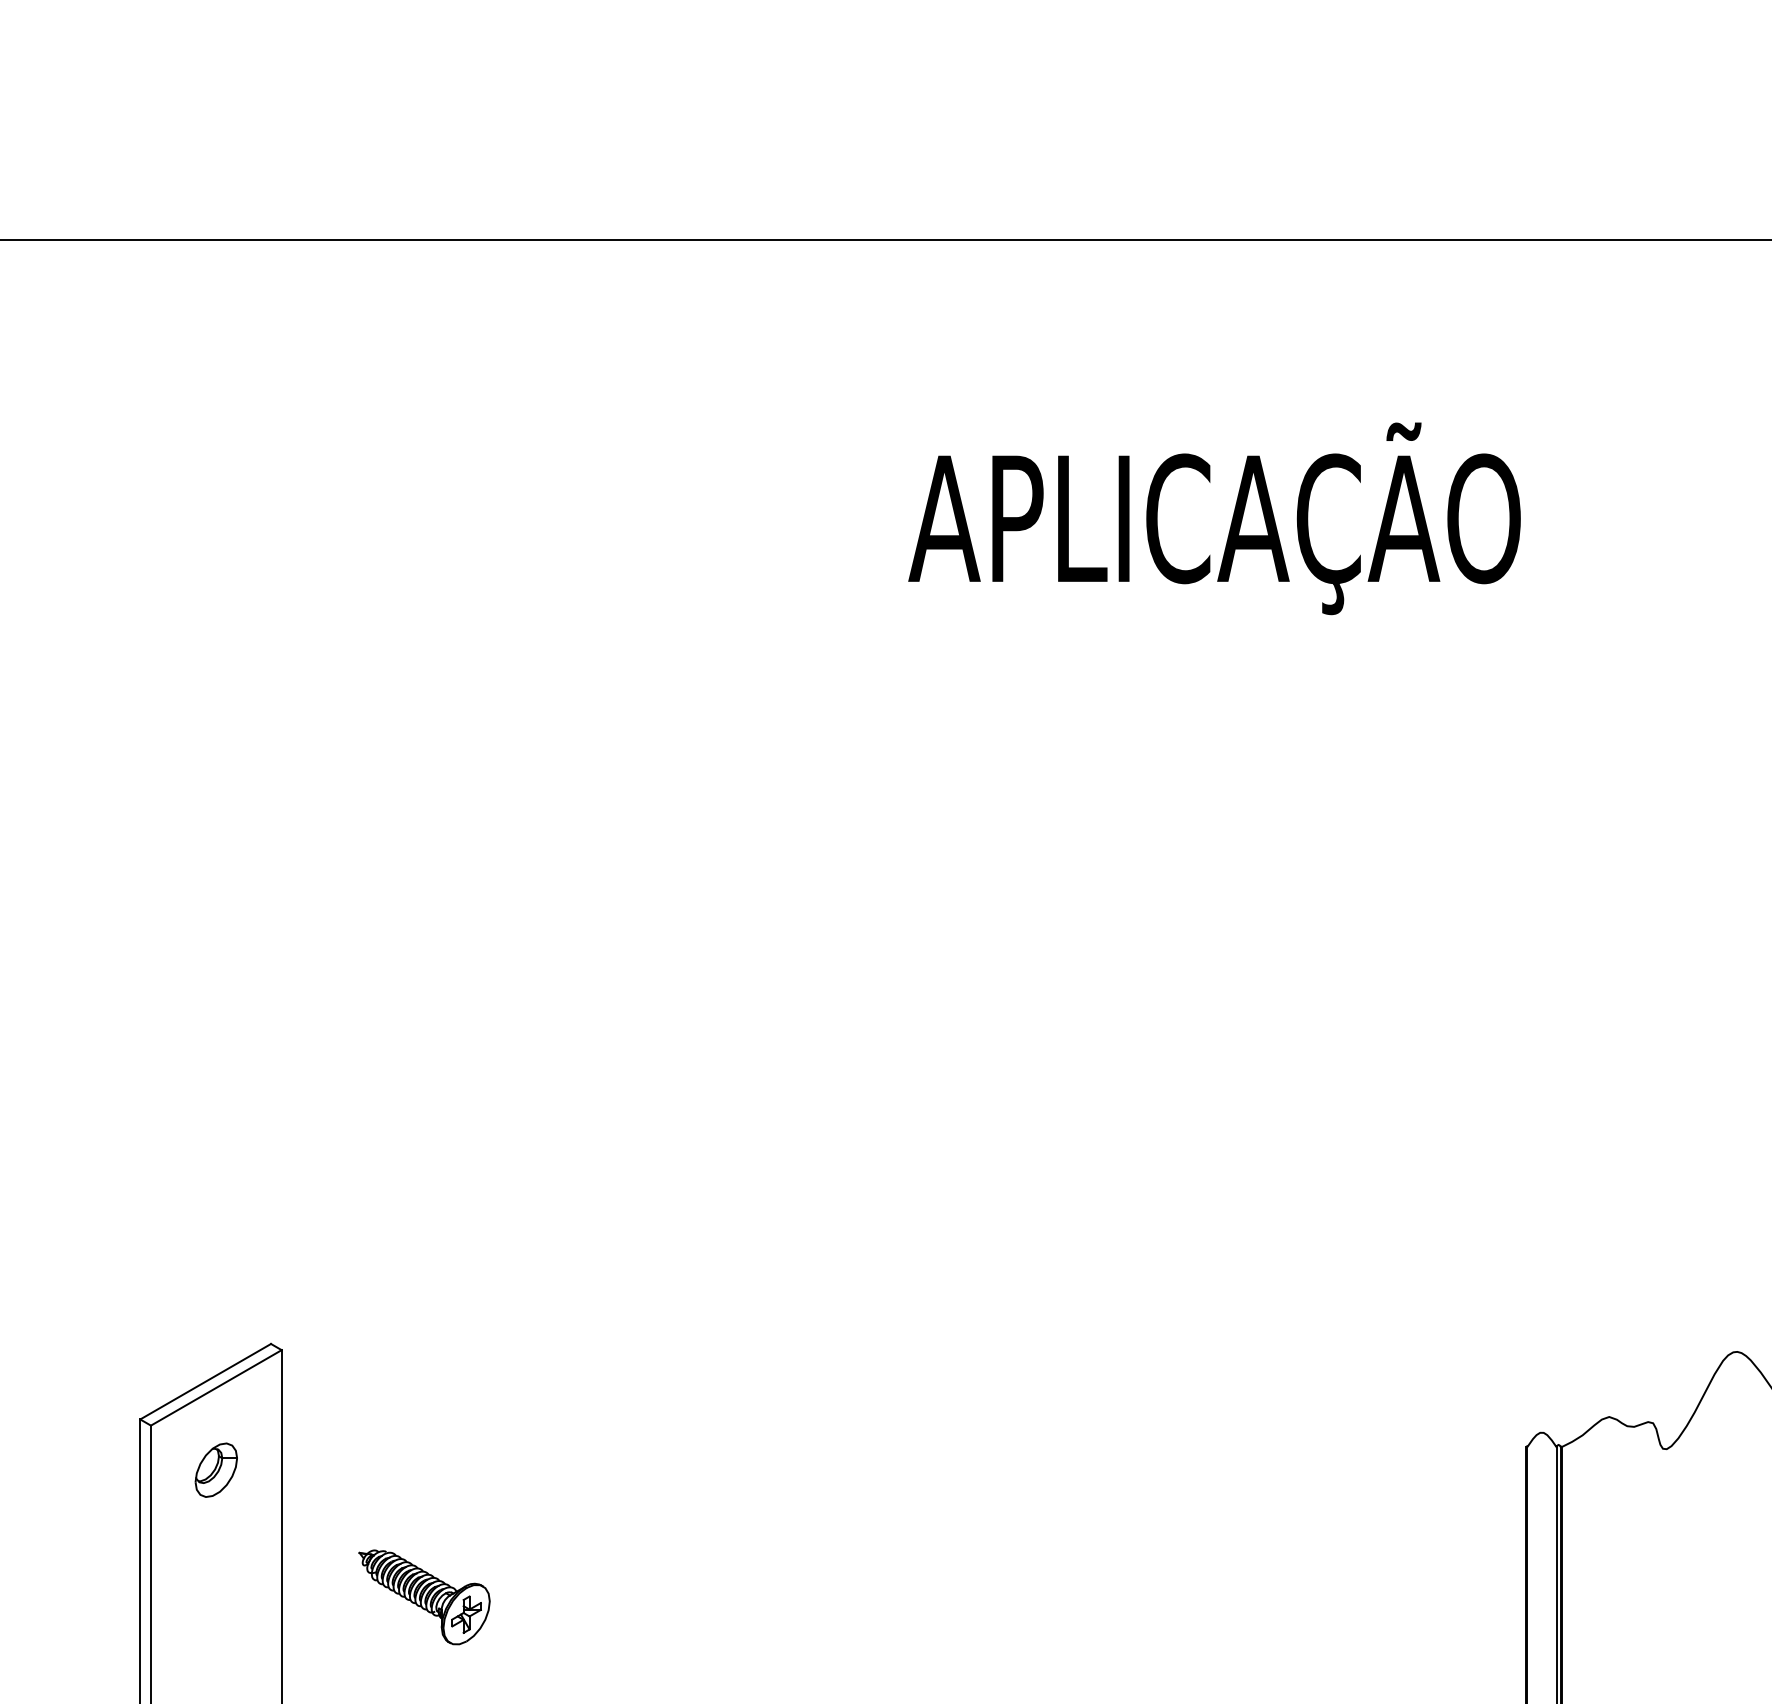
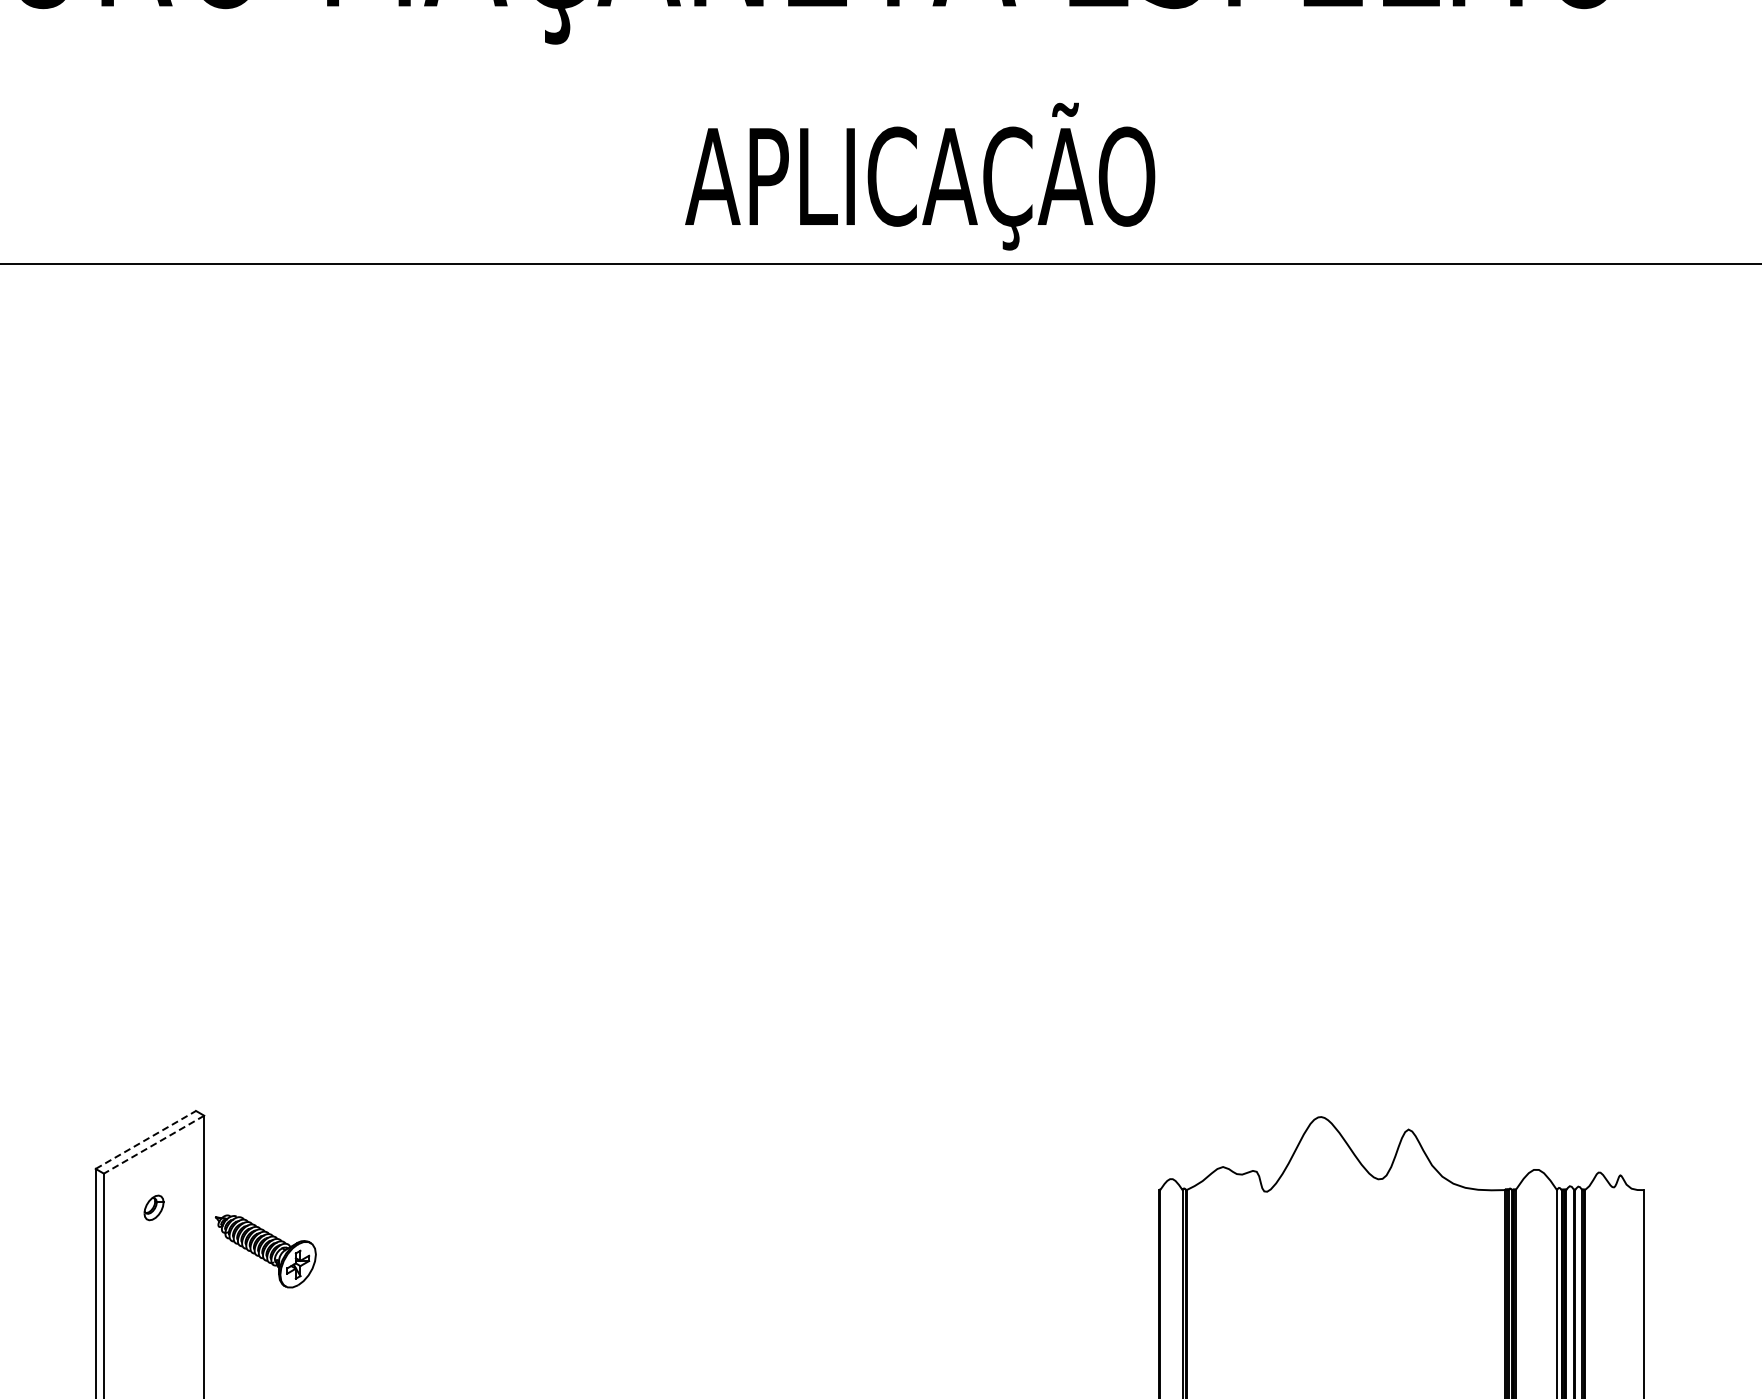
text: (1214, 518) -> (920, 176), moved
line: (205, 1381) -> (145, 1139), solid -> dashed
line: (216, 1387) -> (154, 1144), solid -> dashed
part: (215, 1469) -> (153, 1207), size x0.6
part: (424, 1597) -> (265, 1251), moved

